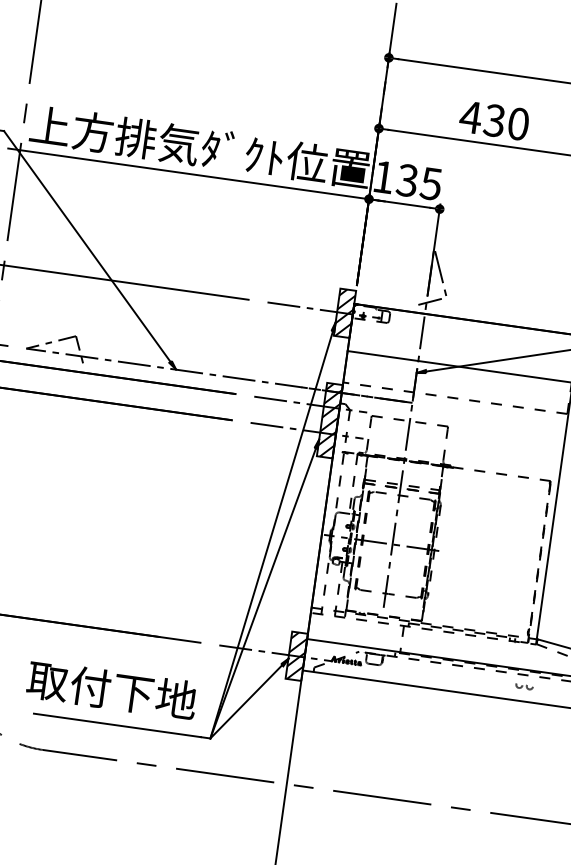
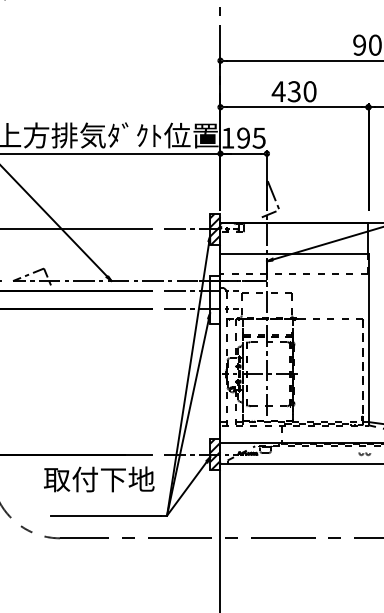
text: (407, 179) -> (243, 137), 135 -> 195
hatch: (330, 419) -> (215, 299), removed
text: (112, 690) -> (99, 479), moved

